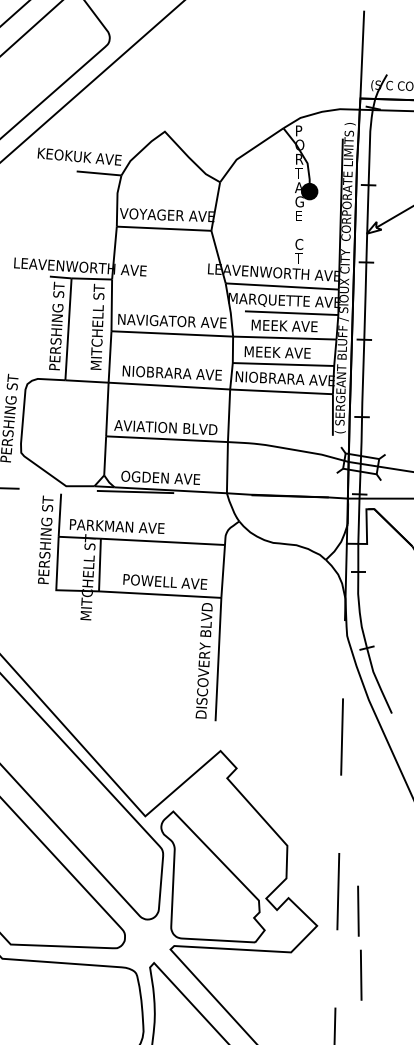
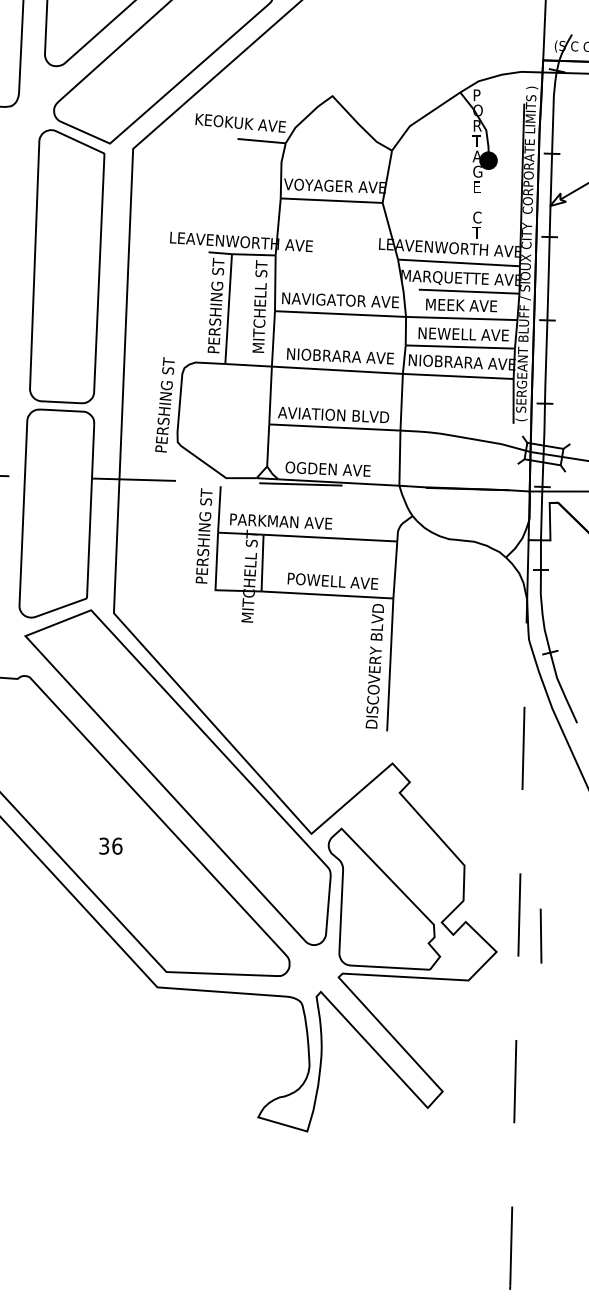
text: (287, 352) -> (464, 334), MEEK AVE -> NEWELL AVE
line: (360, 974) -> (543, 1004), removed

